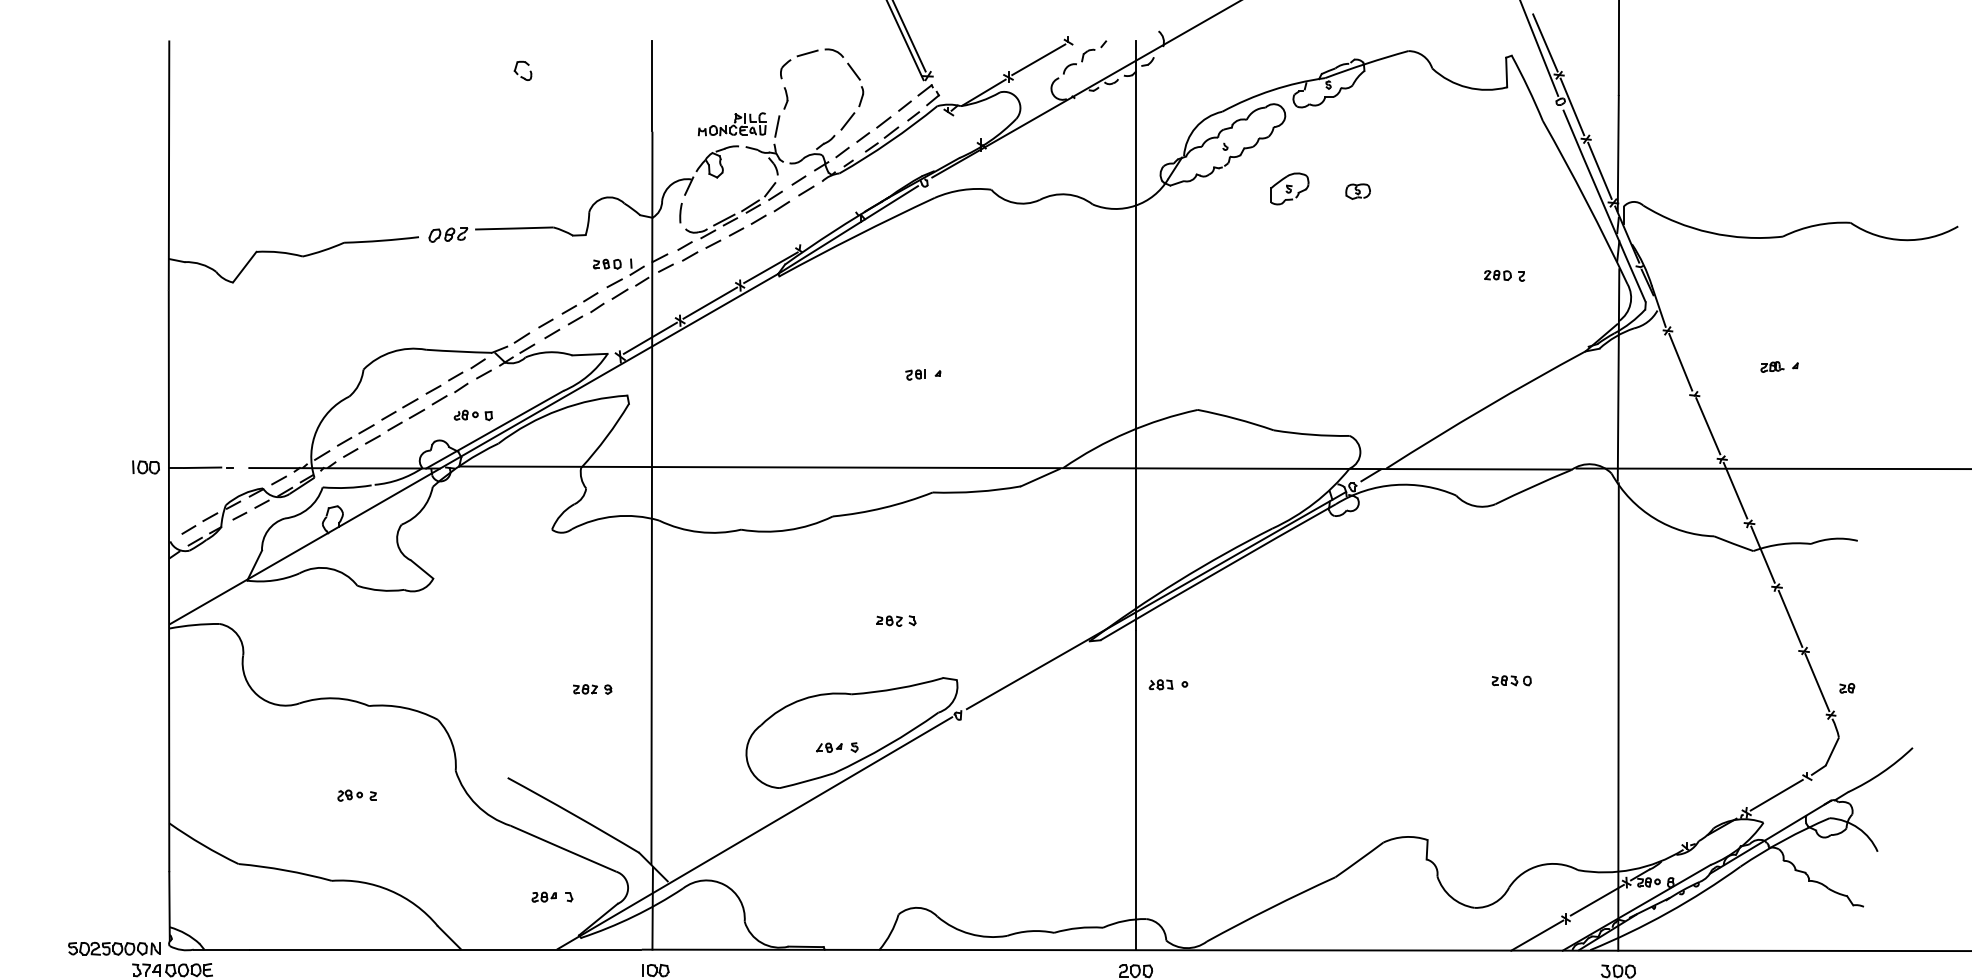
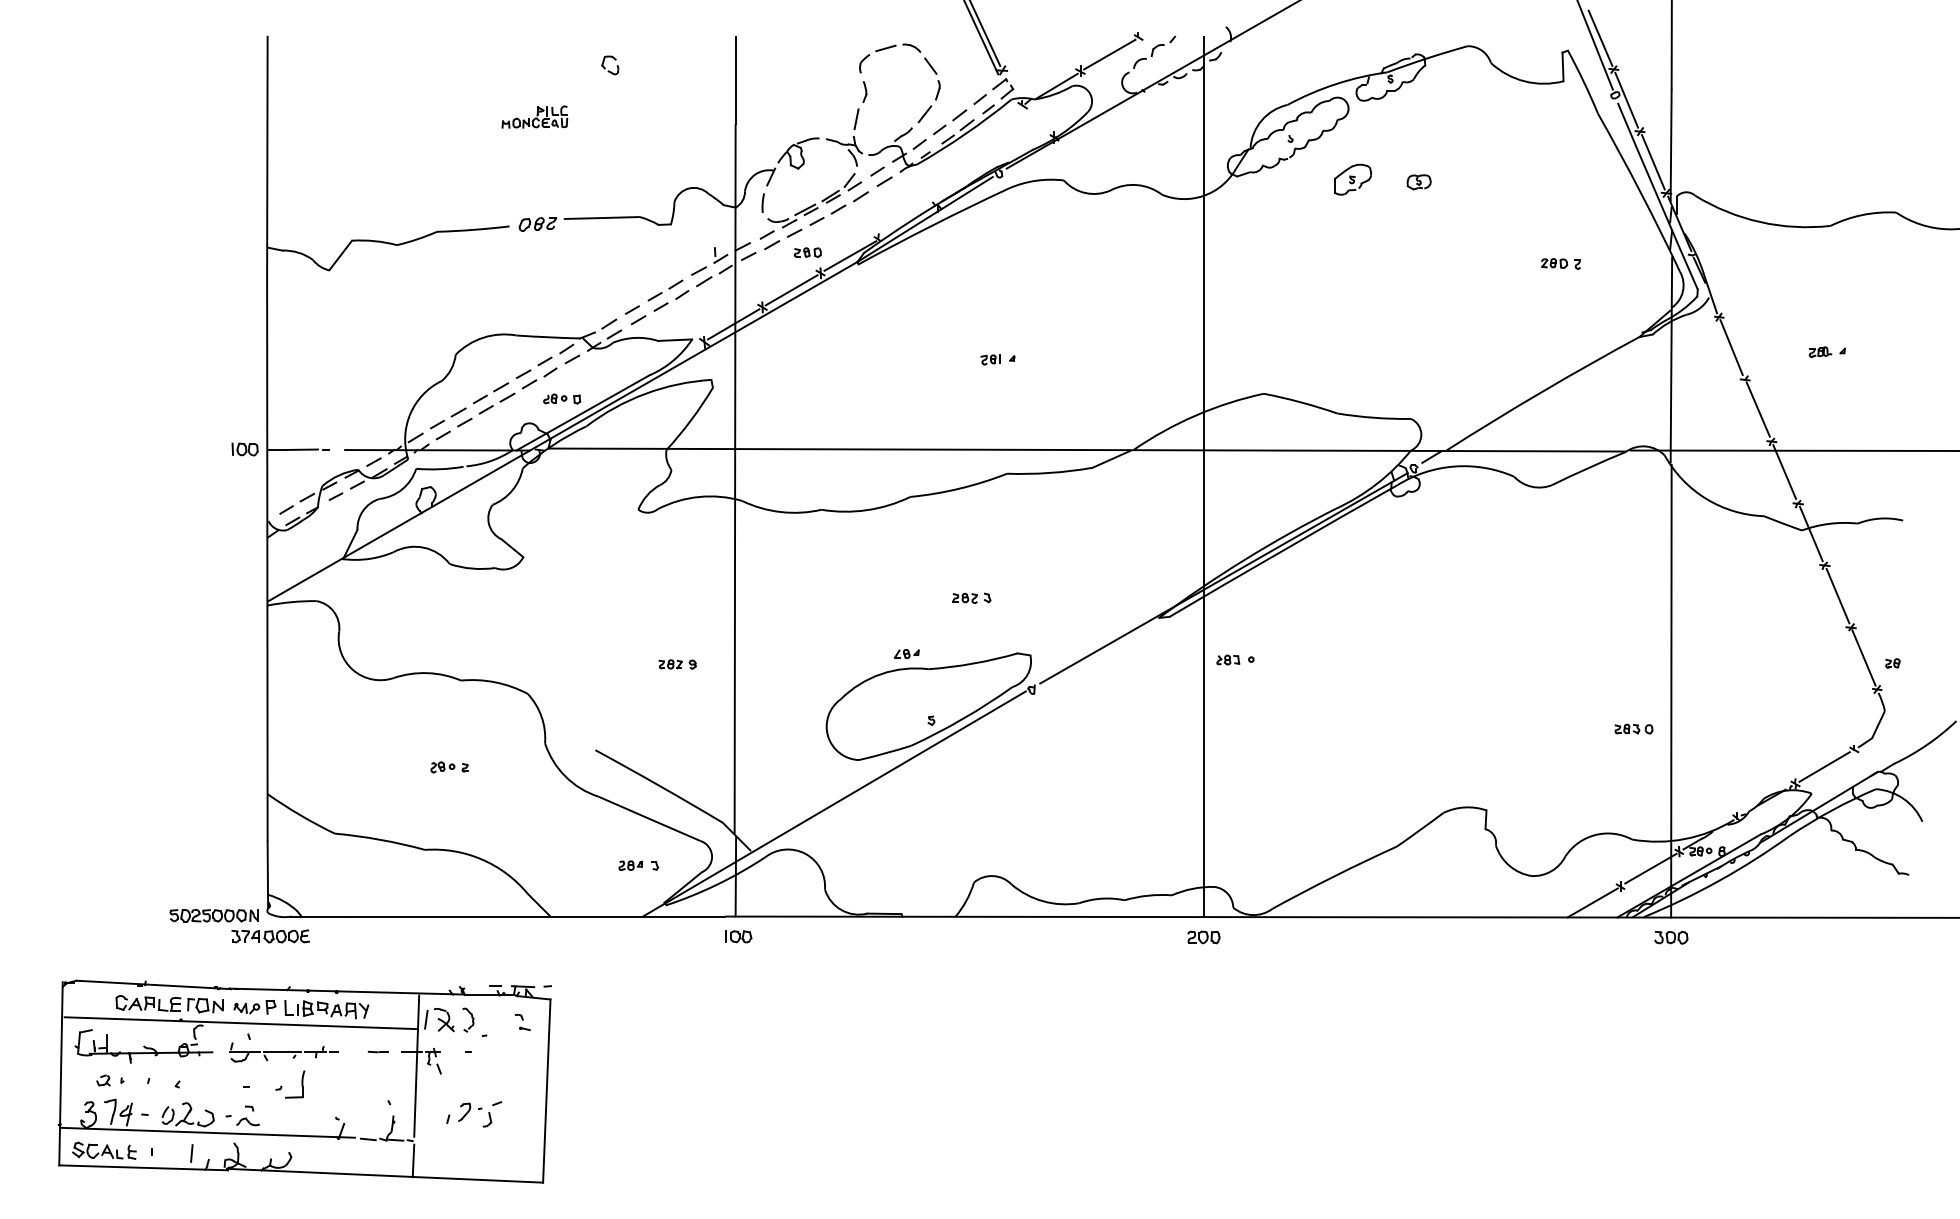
part: (731, 123) -> (534, 116), moved
part: (606, 264) -> (807, 252), moved
part: (1511, 680) -> (1633, 728), moved
part: (828, 748) -> (906, 654), moved

